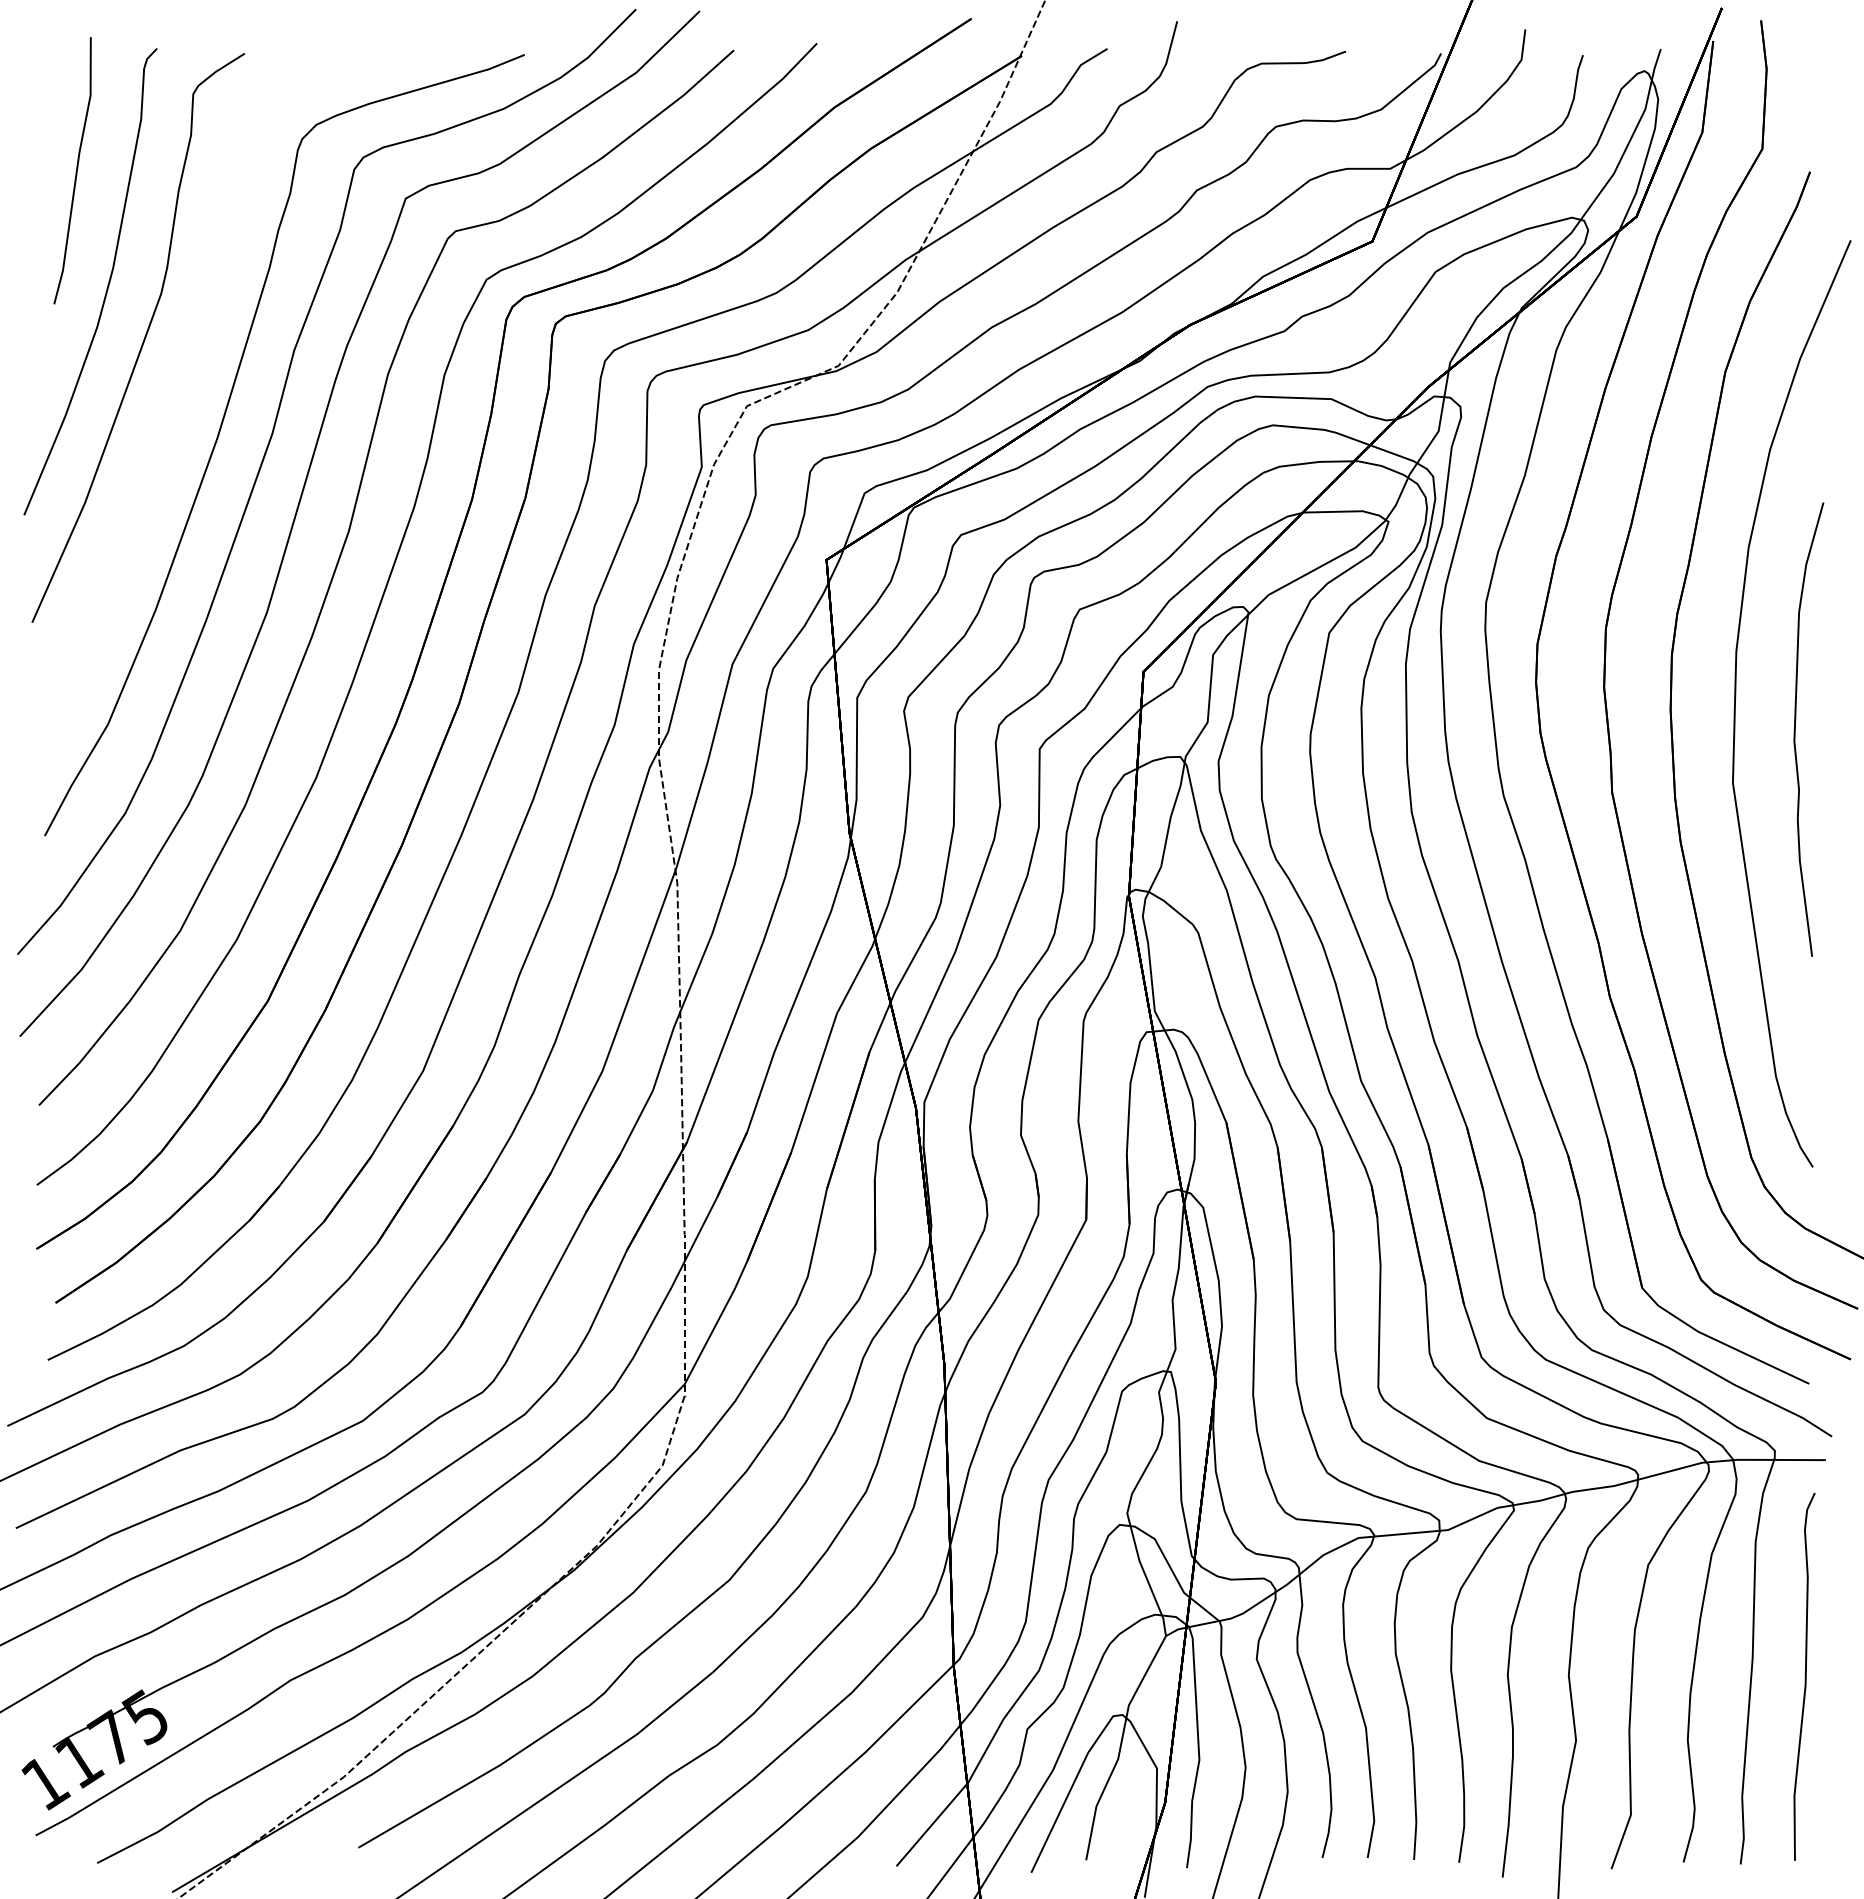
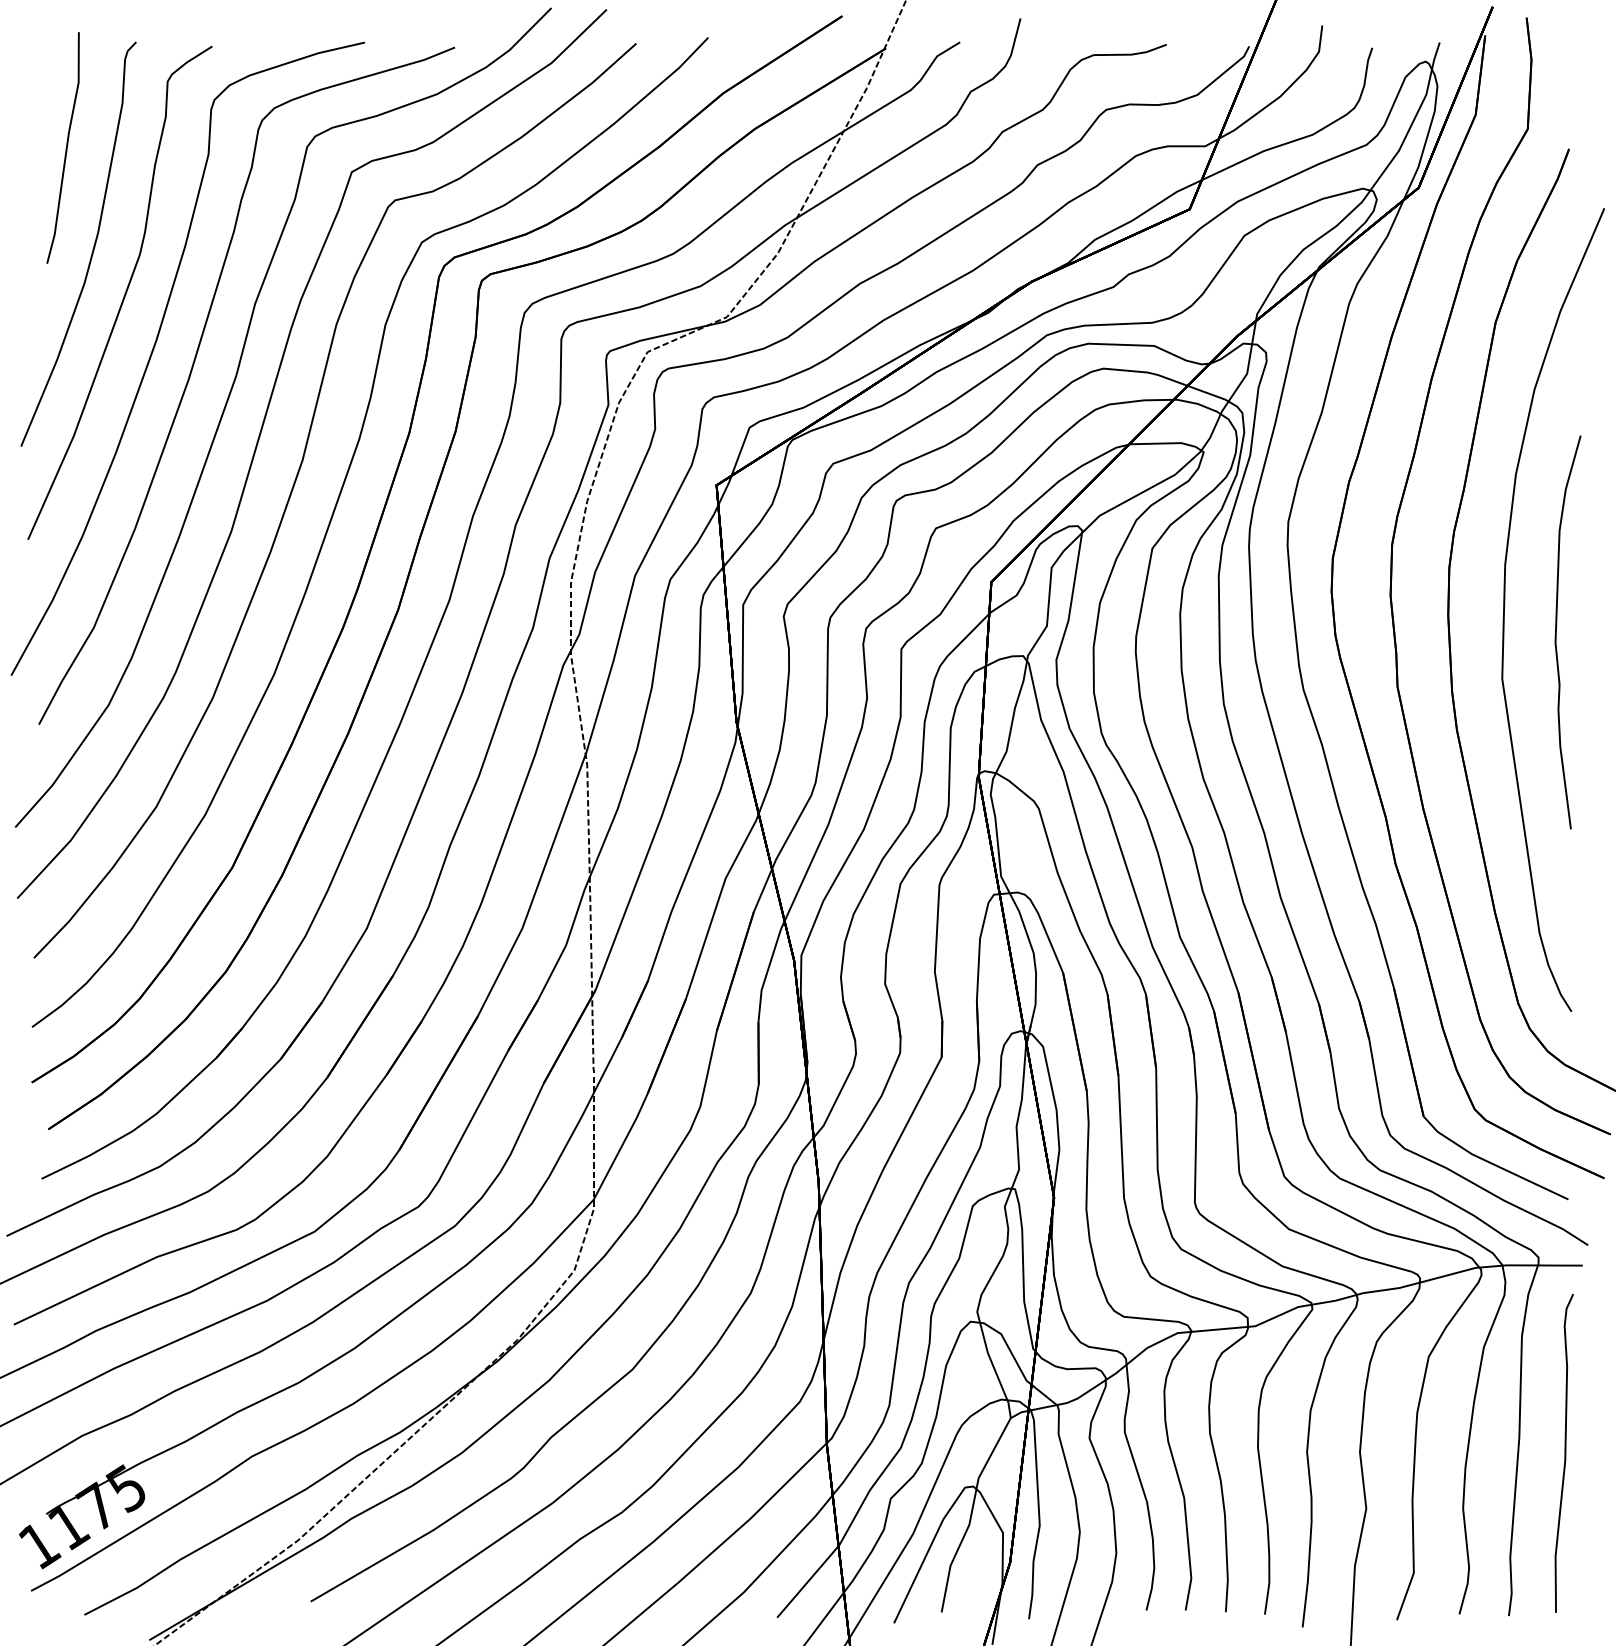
part: (178, 401) -> (154, 347), added

